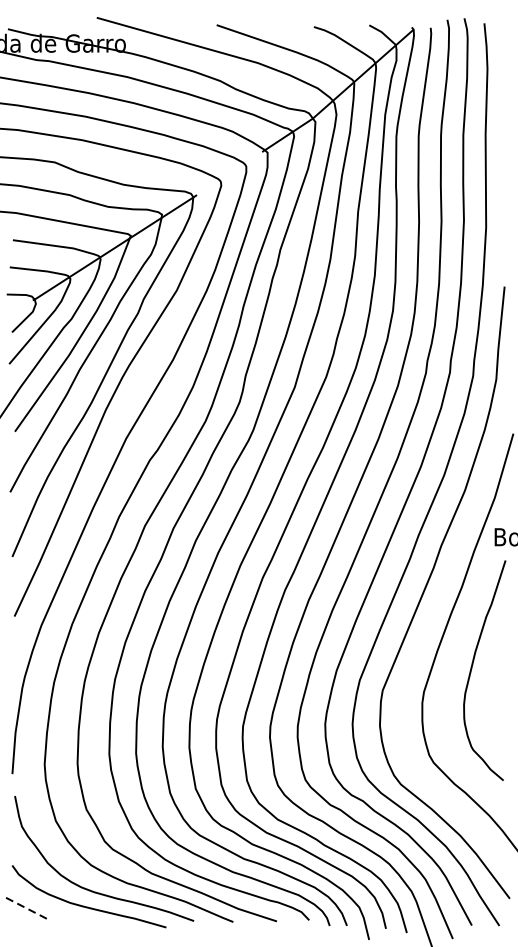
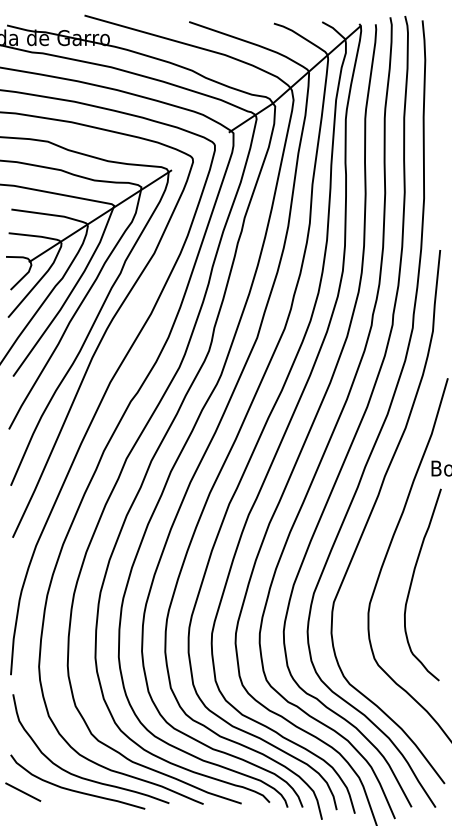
line: (26, 908) -> (23, 792), dashed -> solid

